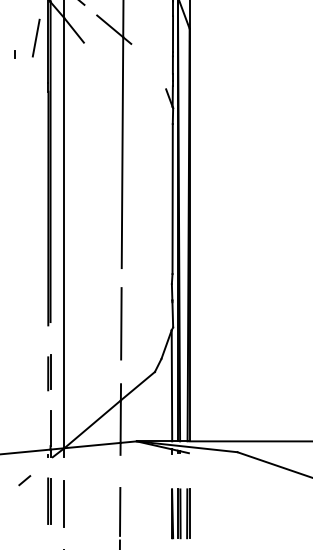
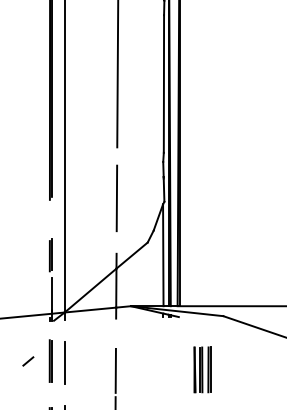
line: (49, 372) -> (51, 254), moved
line: (24, 480) -> (28, 361), moved
part: (180, 513) -> (202, 369), moved

